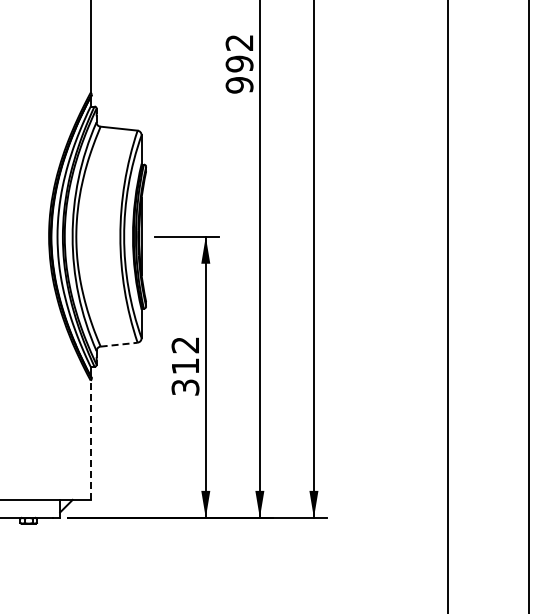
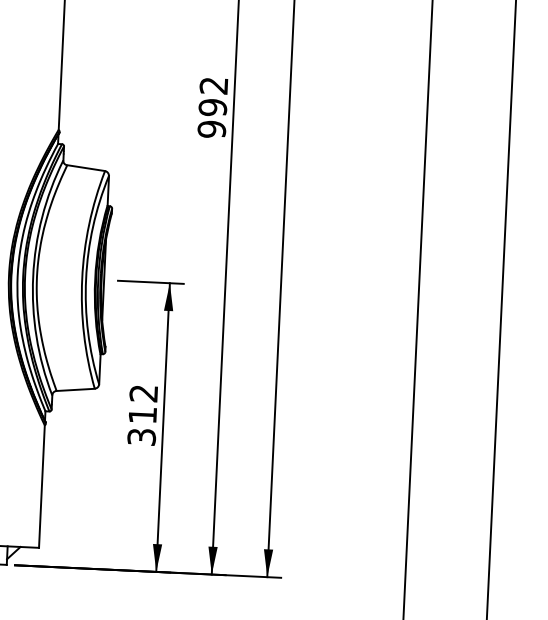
line: (119, 344) -> (76, 389), dashed -> solid
line: (90, 440) -> (41, 486), dashed -> solid

